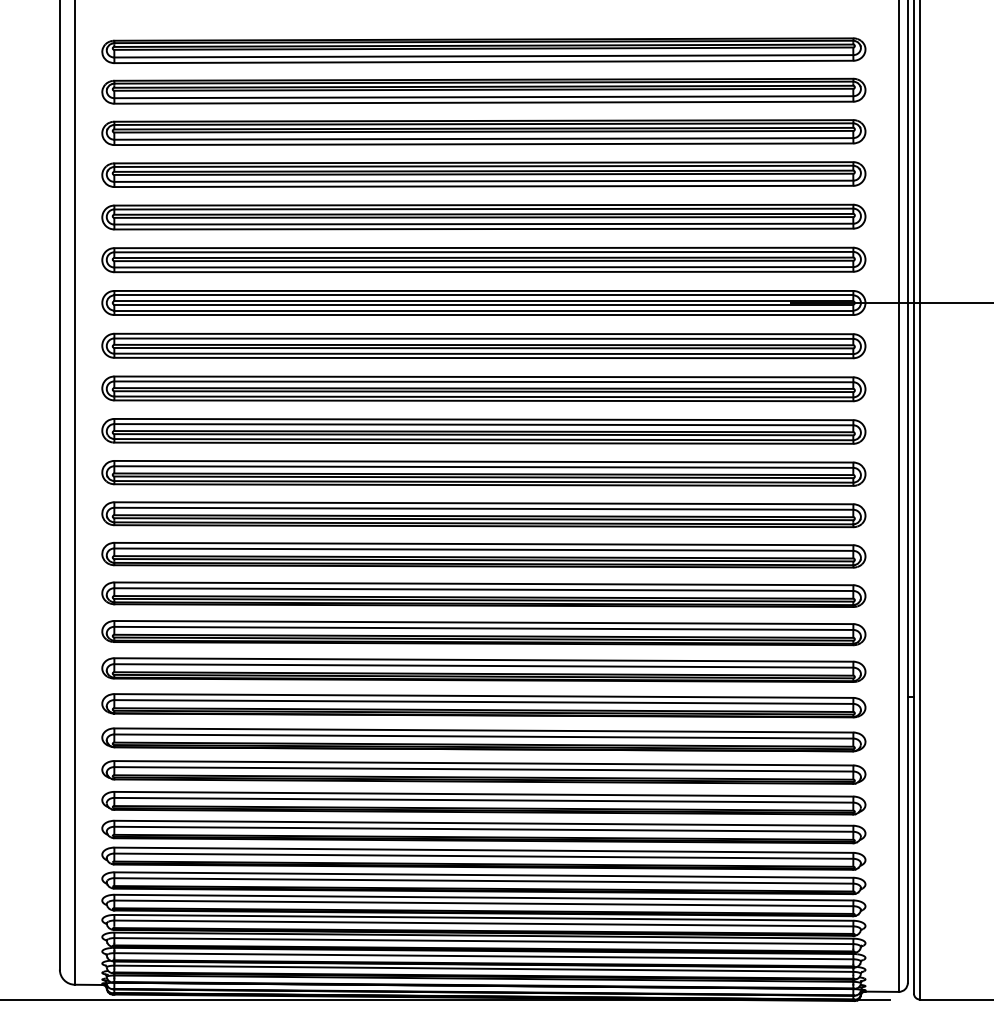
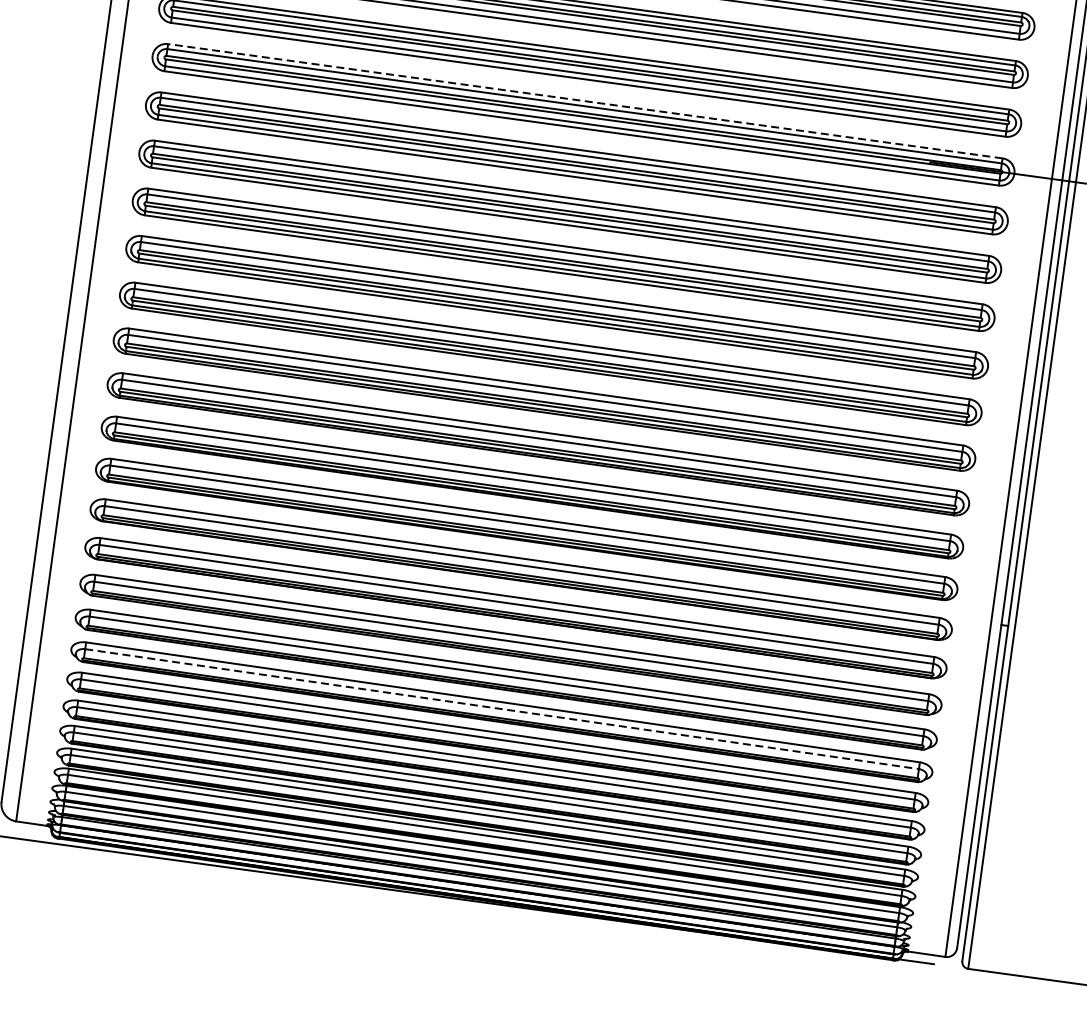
line: (483, 290) -> (585, 100), solid -> dashed
line: (484, 829) -> (502, 709), solid -> dashed

